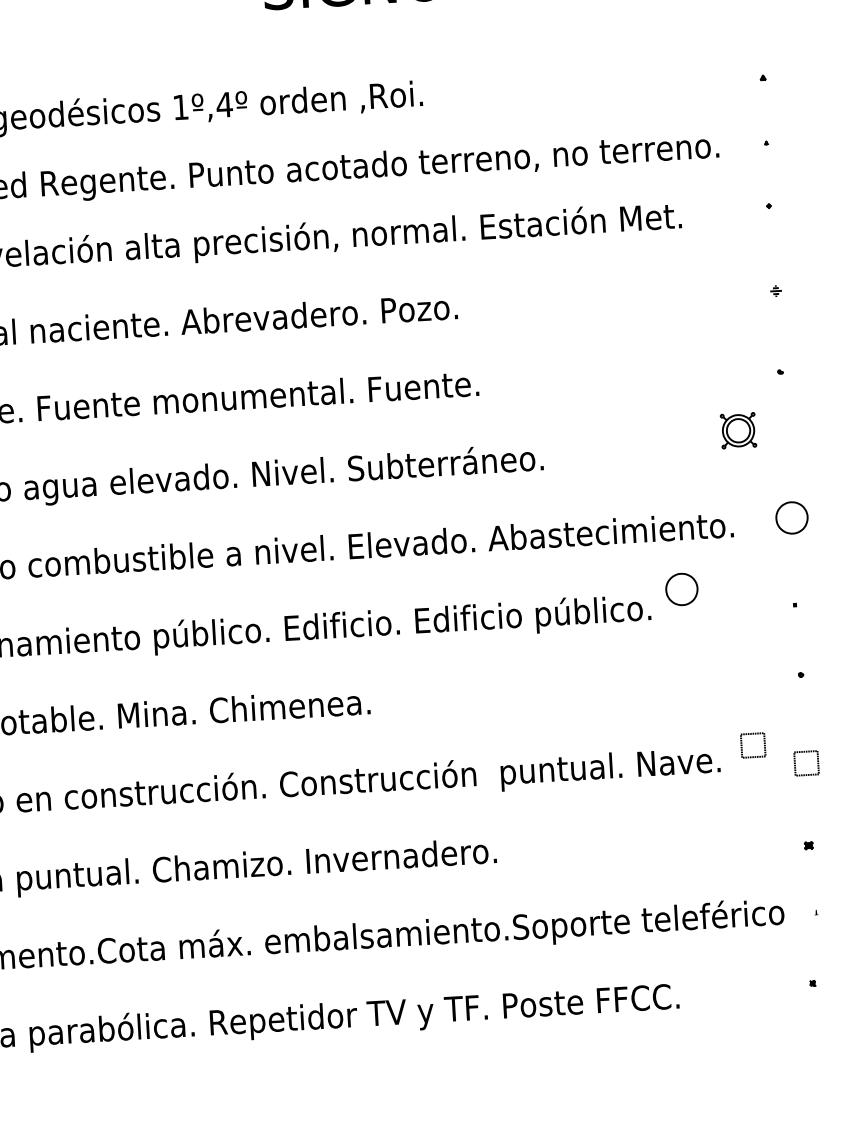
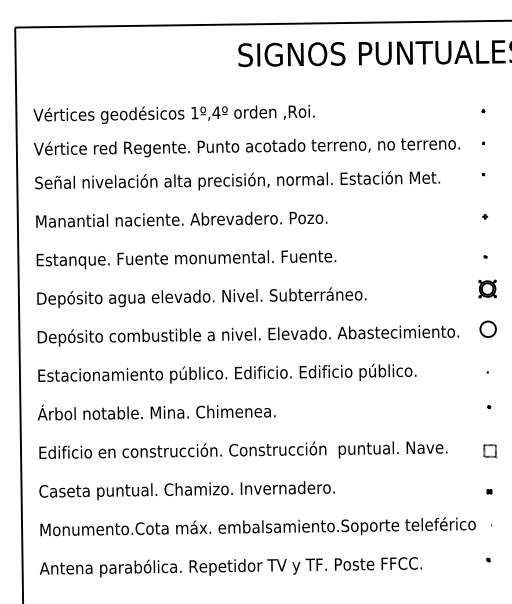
part: (738, 429) -> (487, 288), moved
part: (680, 587) -> (431, 361), removed
part: (754, 746) -> (464, 441), removed

